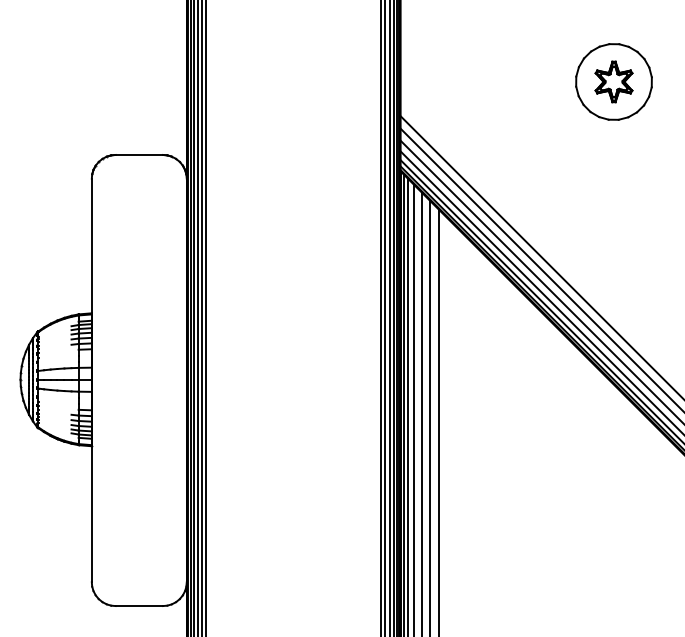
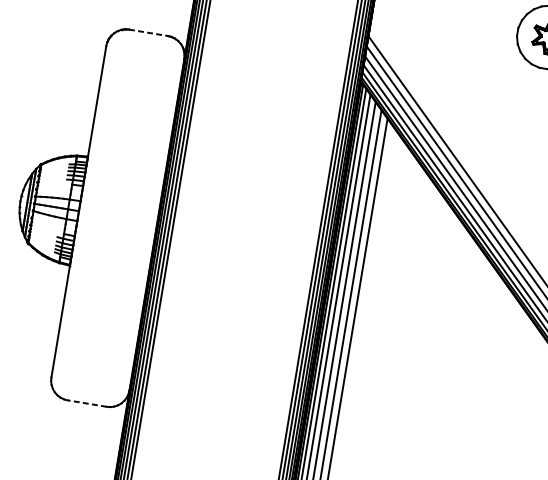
line: (139, 154) -> (148, 32), solid -> dashed
line: (139, 606) -> (87, 403), solid -> dashed

